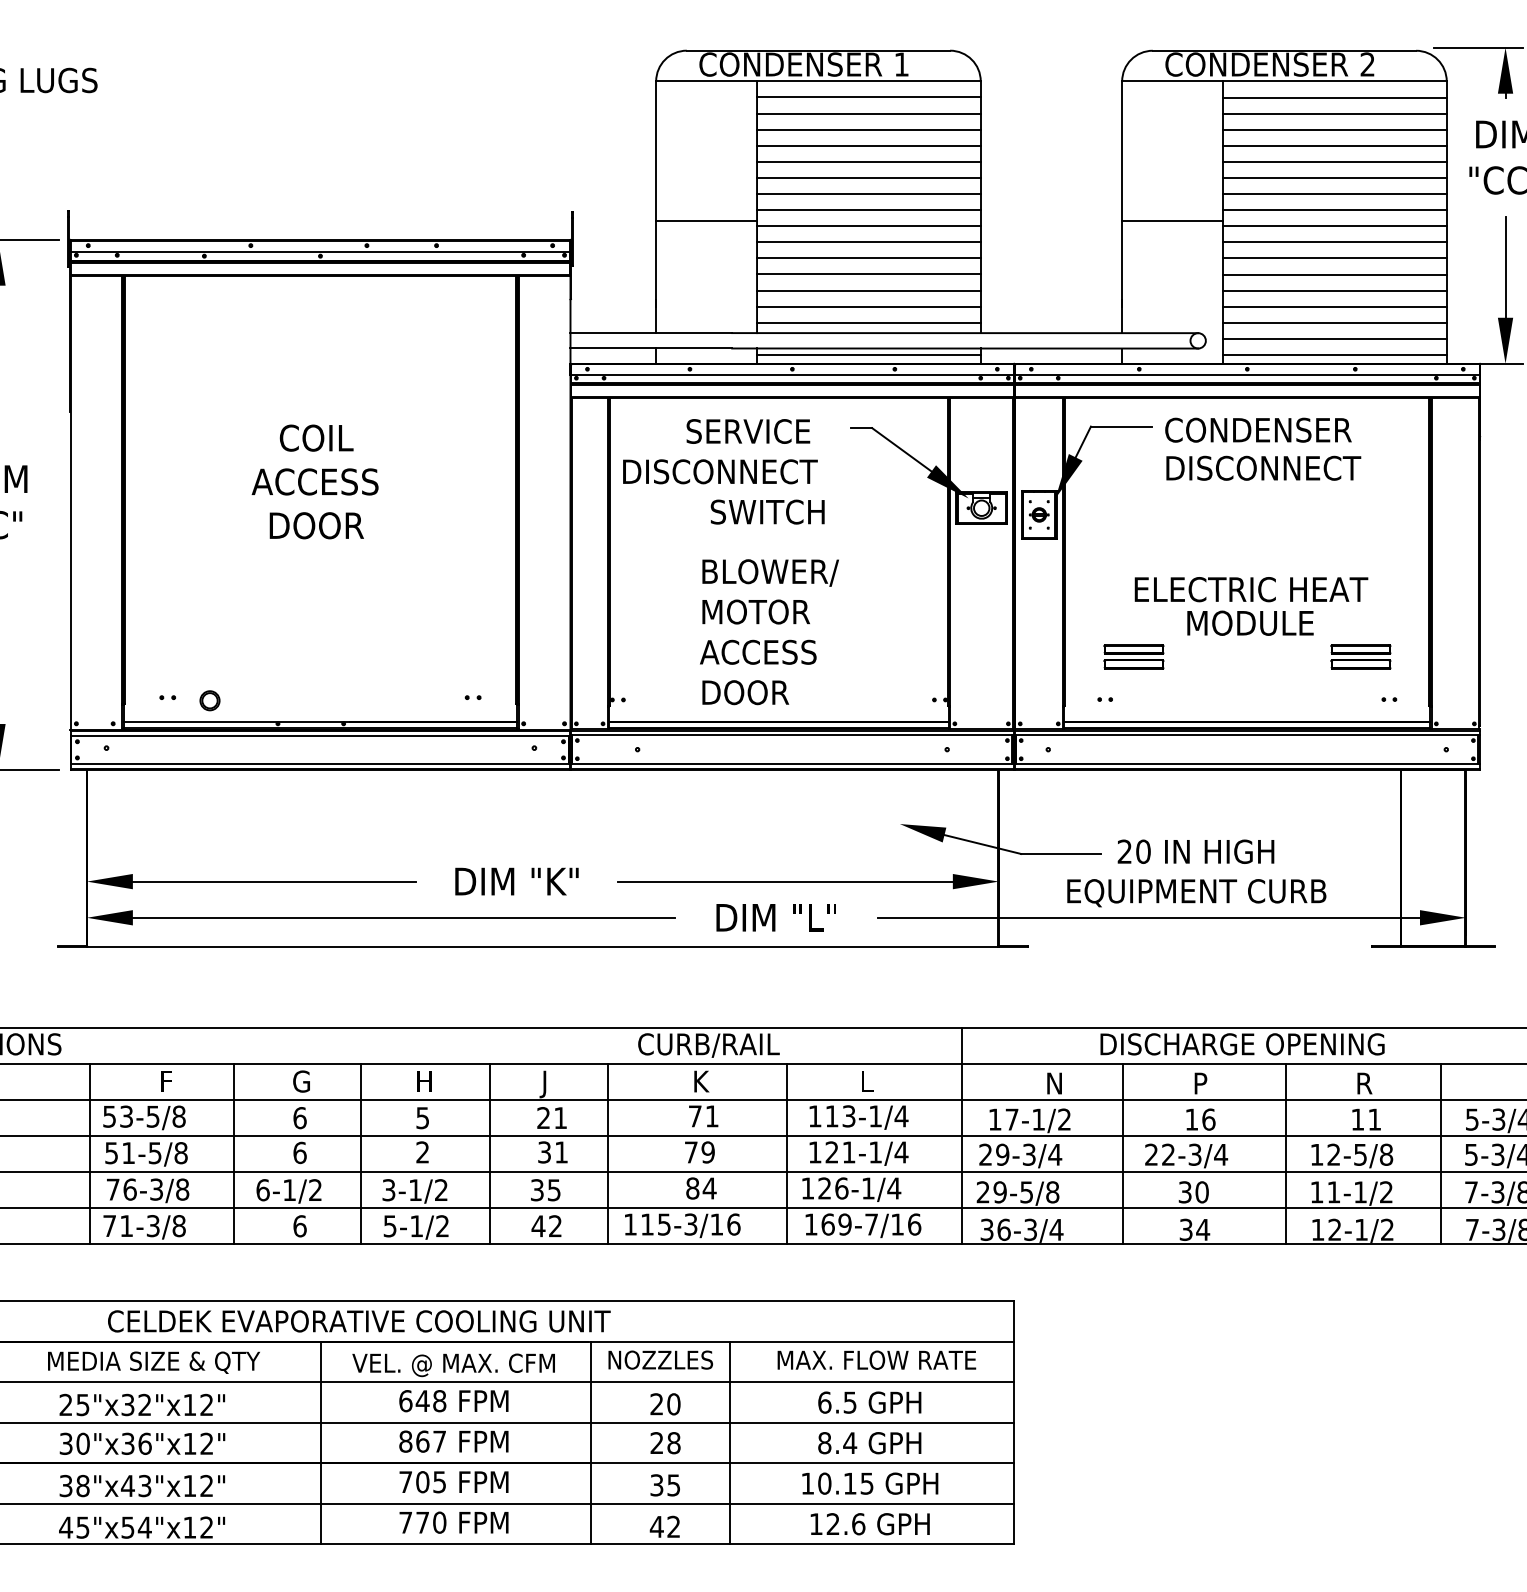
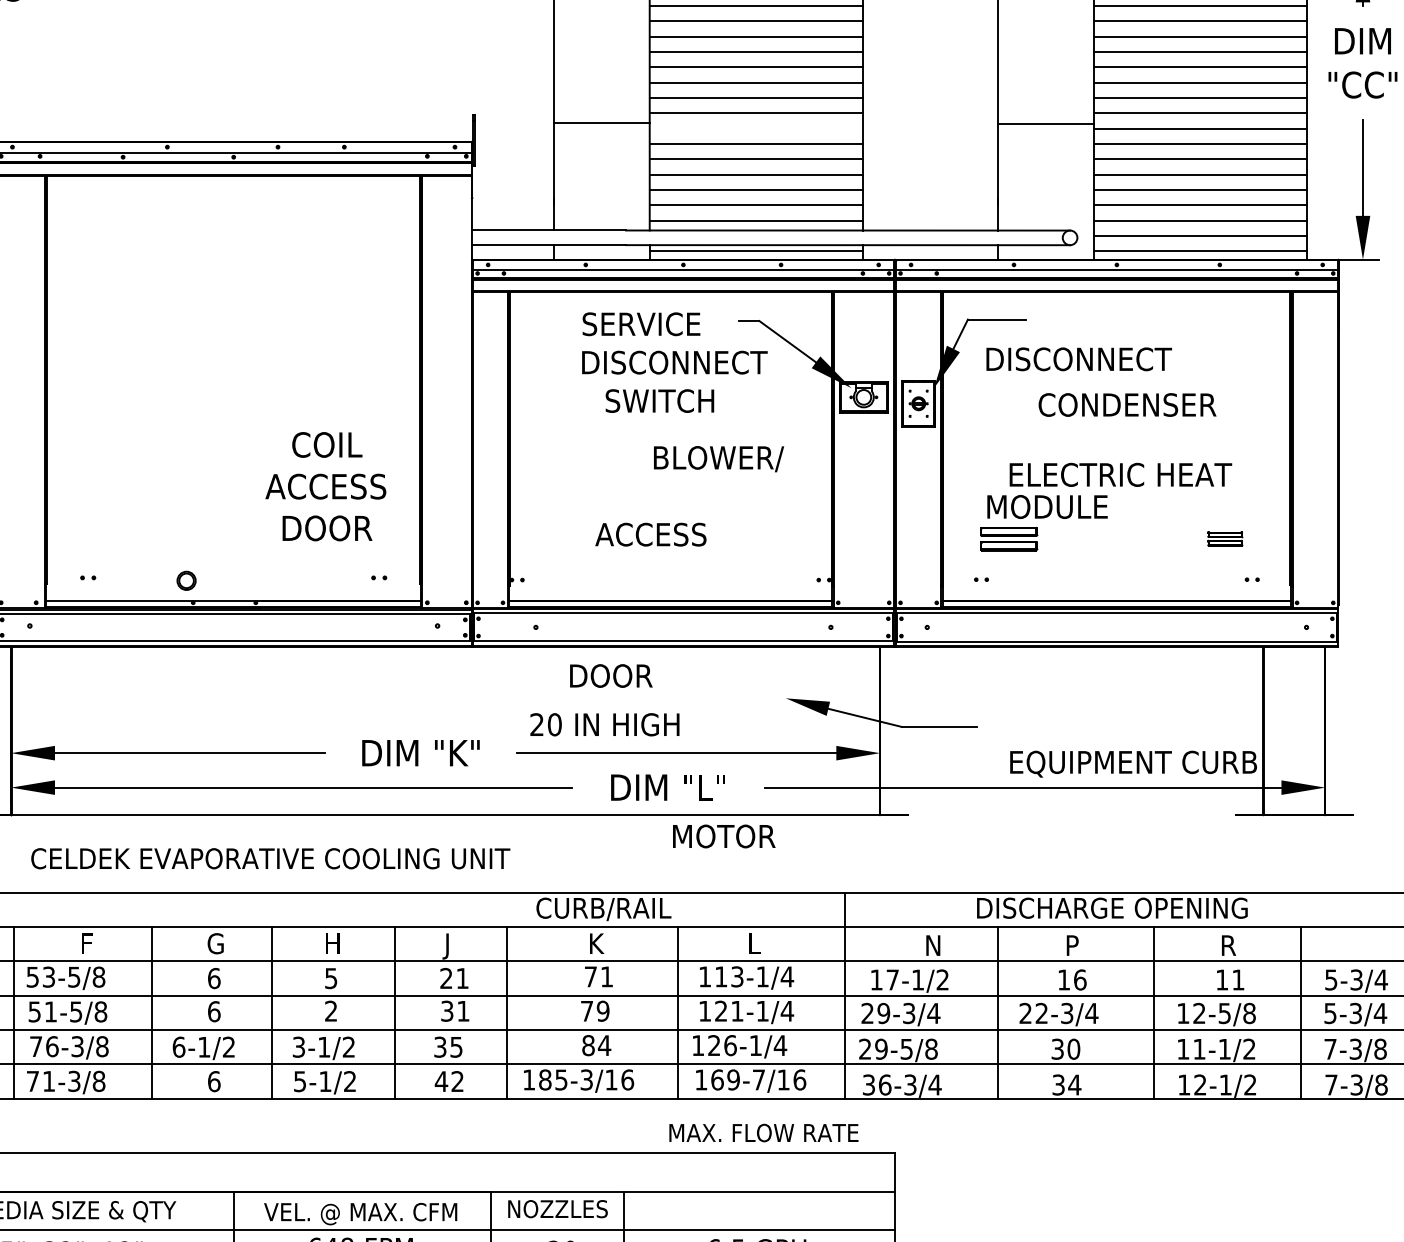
line: (868, 226) -> (755, 128), removed
text: (1258, 429) -> (1127, 404), moved
text: (1263, 467) -> (1078, 358), moved
text: (720, 471) -> (674, 362), moved
text: (314, 481) -> (325, 486), moved
text: (770, 572) -> (718, 458), moved
text: (755, 611) -> (723, 835), moved
text: (1250, 622) -> (1047, 506), moved
part: (1360, 656) -> (1224, 538), size x0.6
text: (745, 692) -> (611, 675), moved
part: (209, 700) -> (186, 580), moved
text: (1195, 851) -> (604, 724), moved
text: (1196, 893) -> (1133, 764), moved
text: (647, 1224) -> (545, 1079), 115-3/16 -> 185-3/16
text: (359, 1321) -> (270, 858), moved
text: (876, 1359) -> (763, 1132), moved

